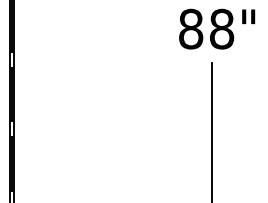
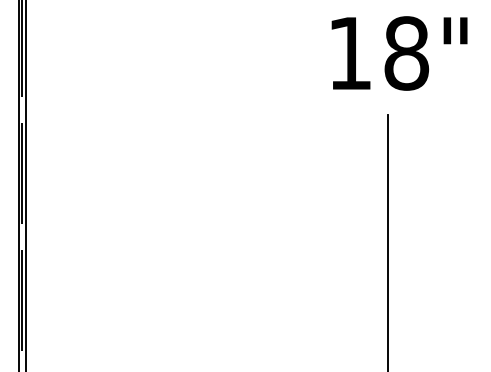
text: (191, 28) -> (350, 52), 88" -> 18"

